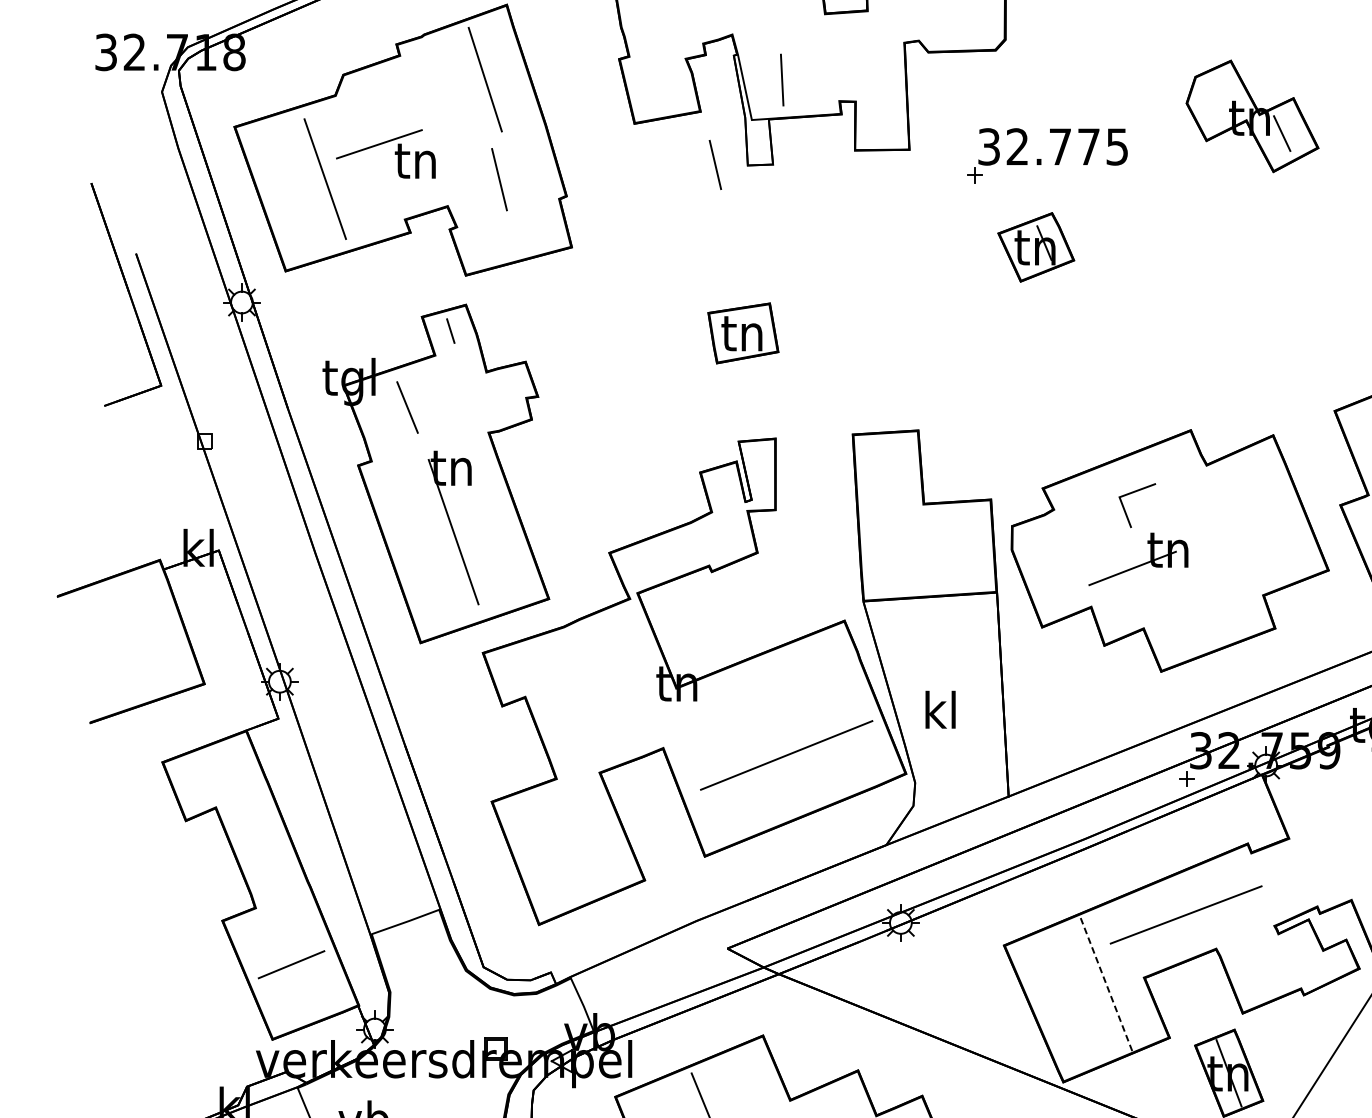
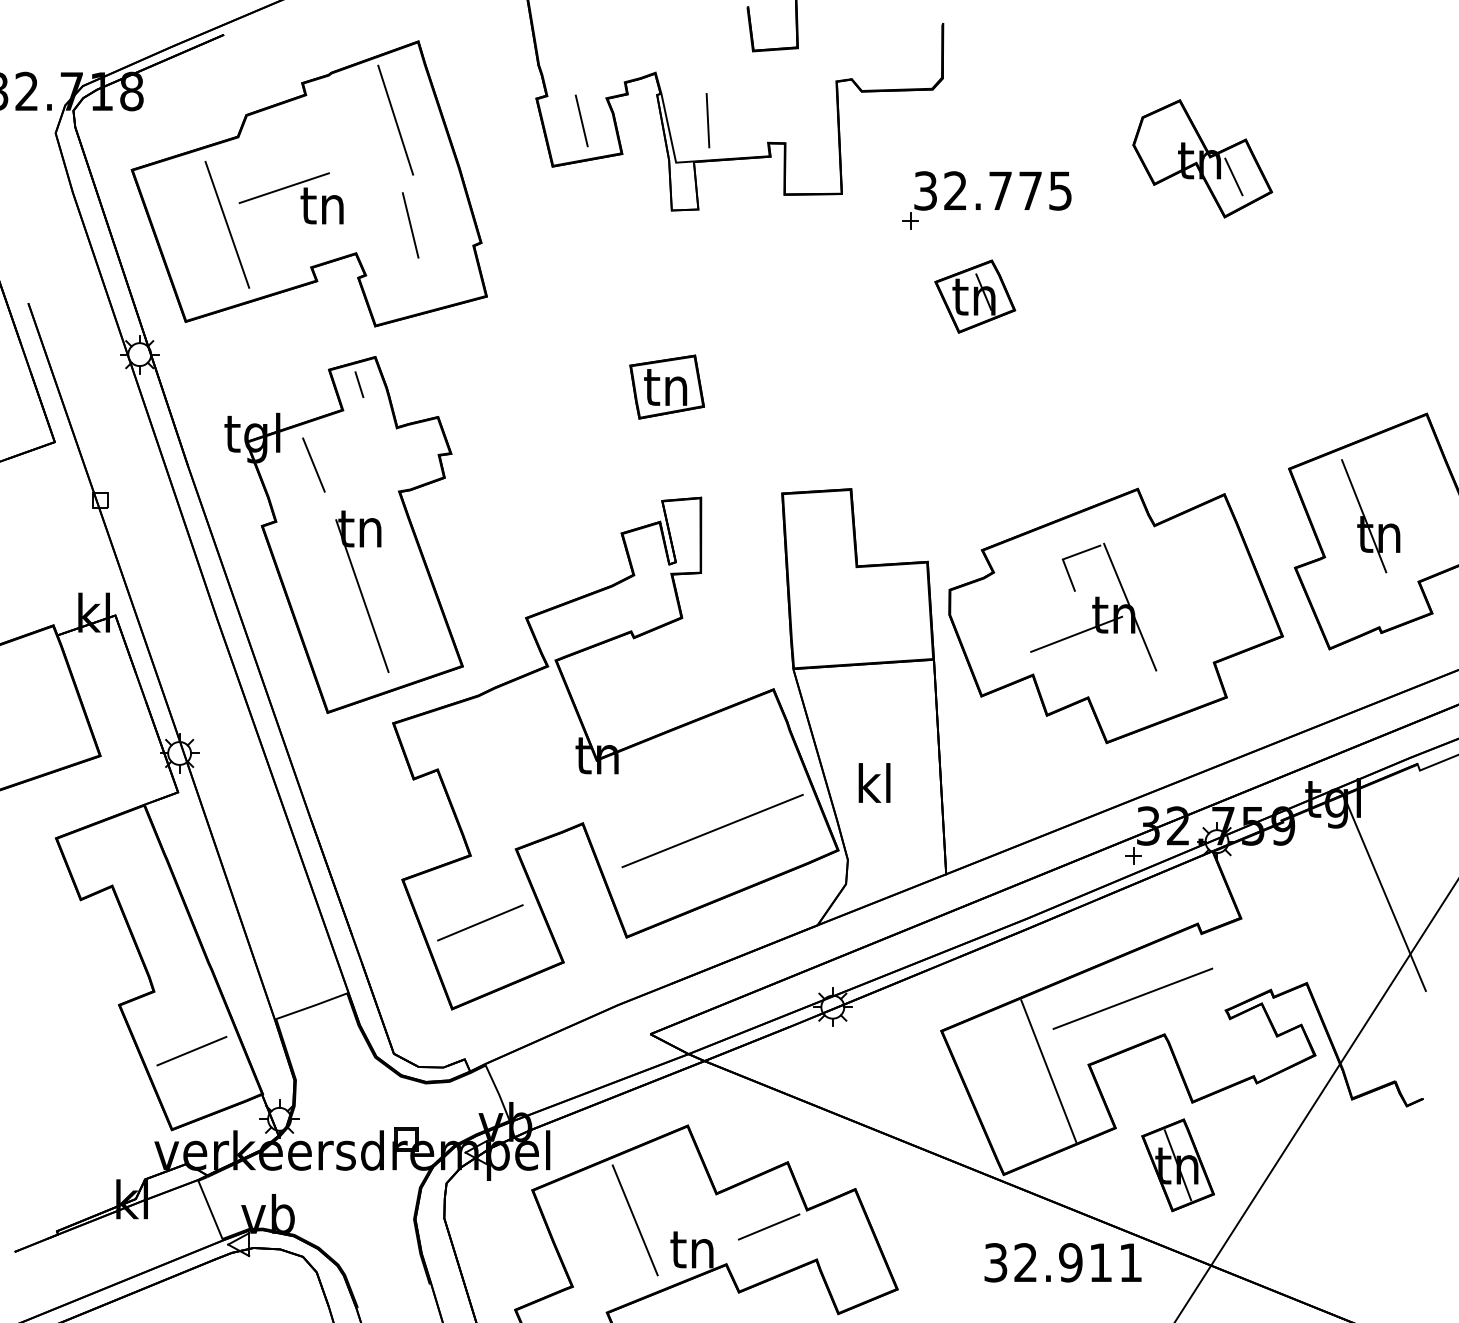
line: (715, 164) -> (581, 120), moved
line: (1183, 541) -> (1130, 606), added
line: (565, 842) -> (480, 922), added
line: (1105, 984) -> (1048, 1071), dashed -> solid

